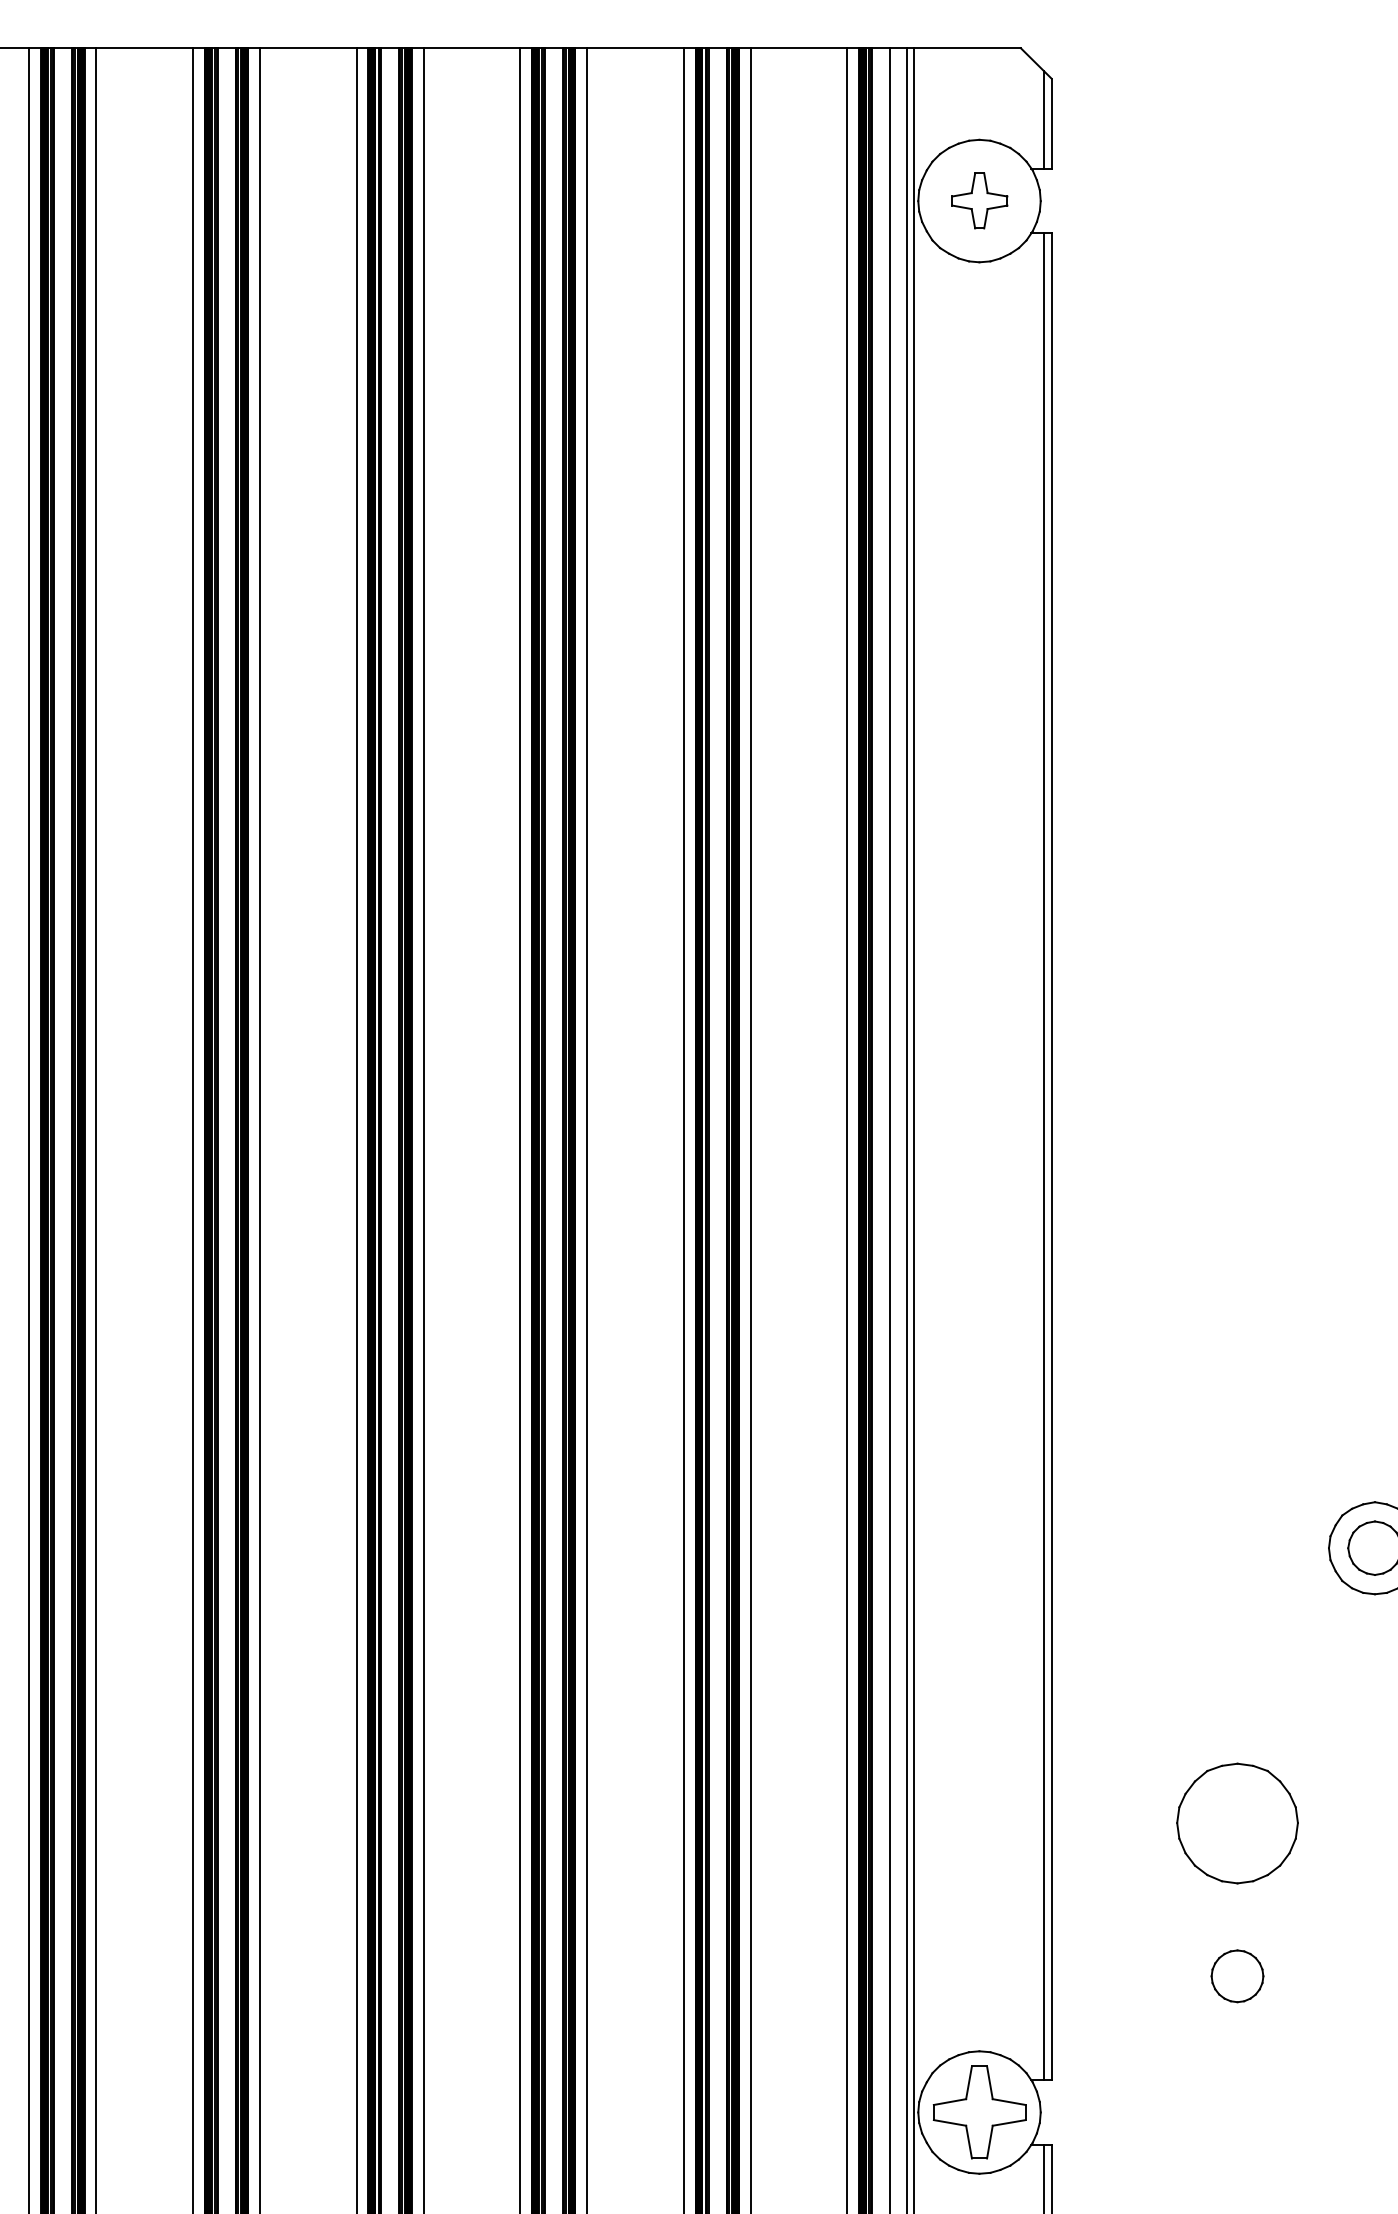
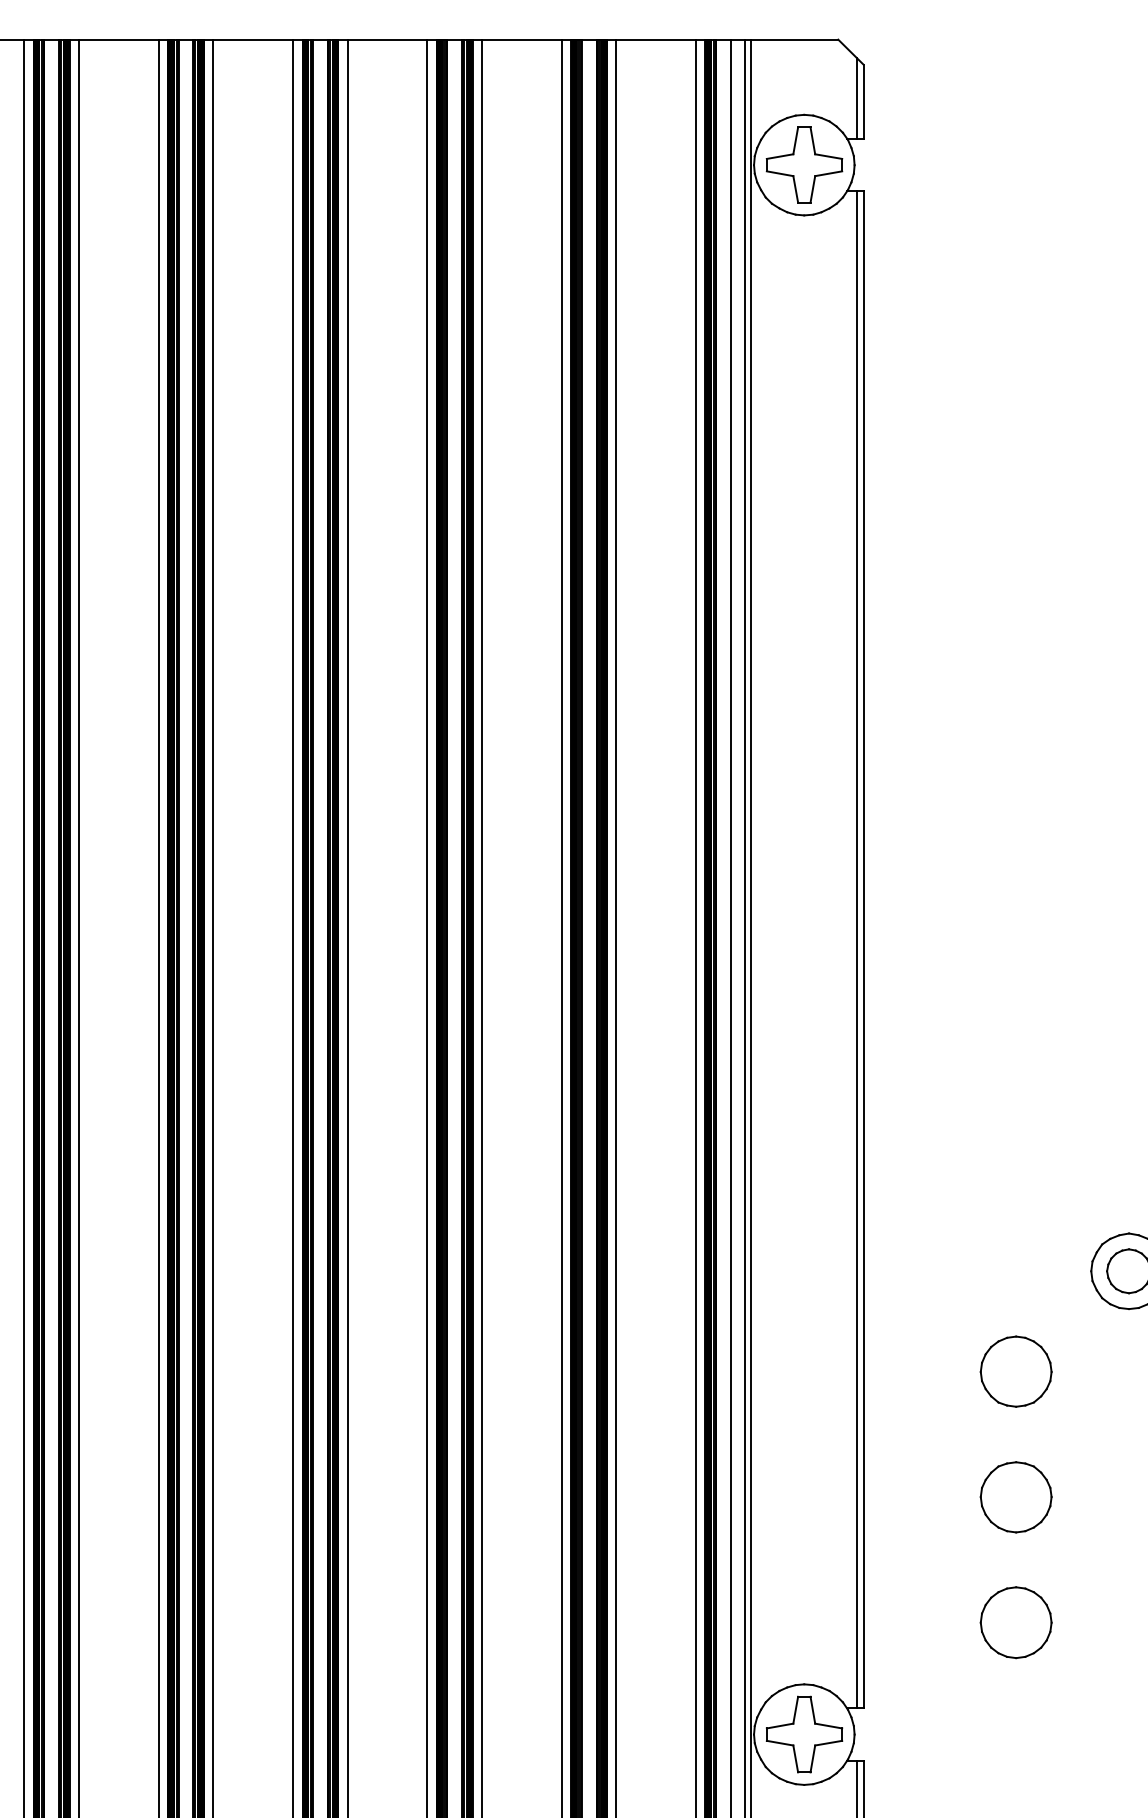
part: (979, 200) -> (804, 164), size x1.67
part: (1237, 1670) -> (1016, 1371), added
part: (1237, 1823) -> (1016, 1497), size x0.71
part: (1237, 1976) -> (1016, 1622), size x1.67

